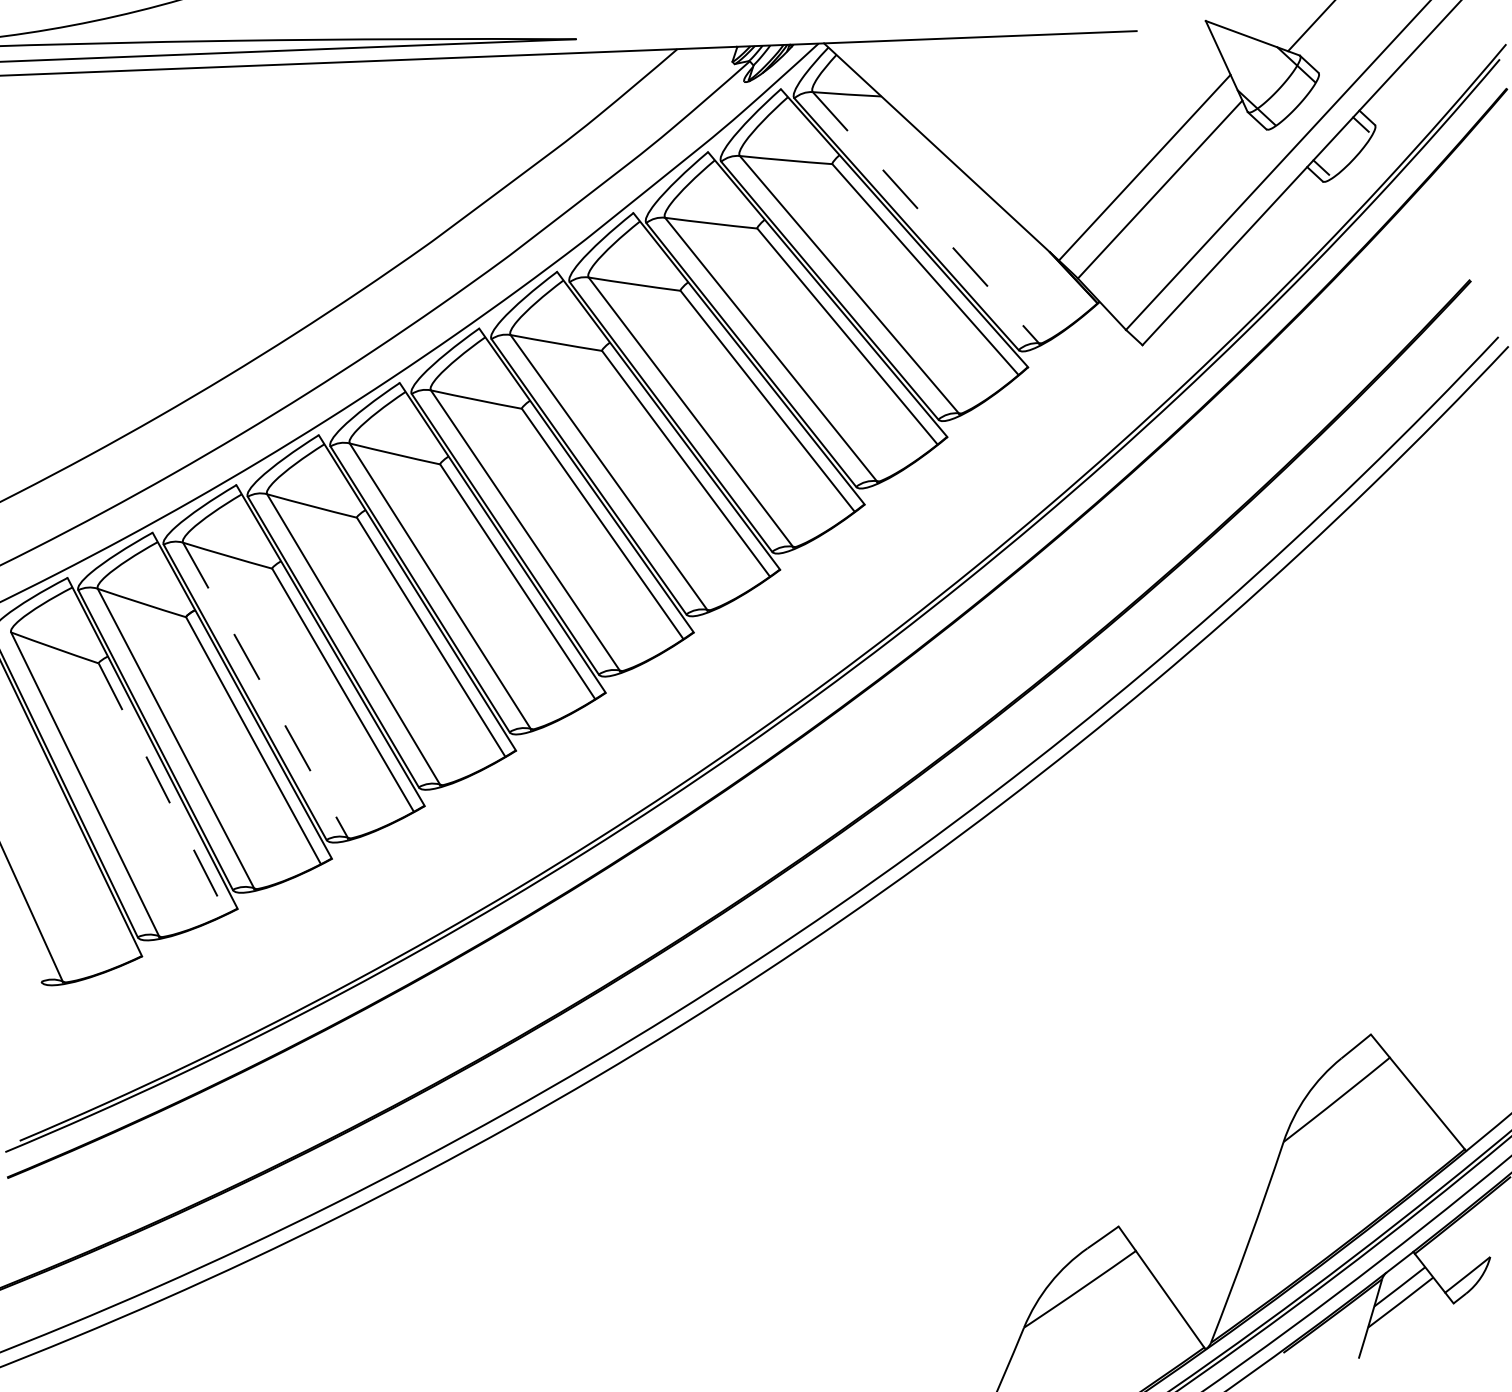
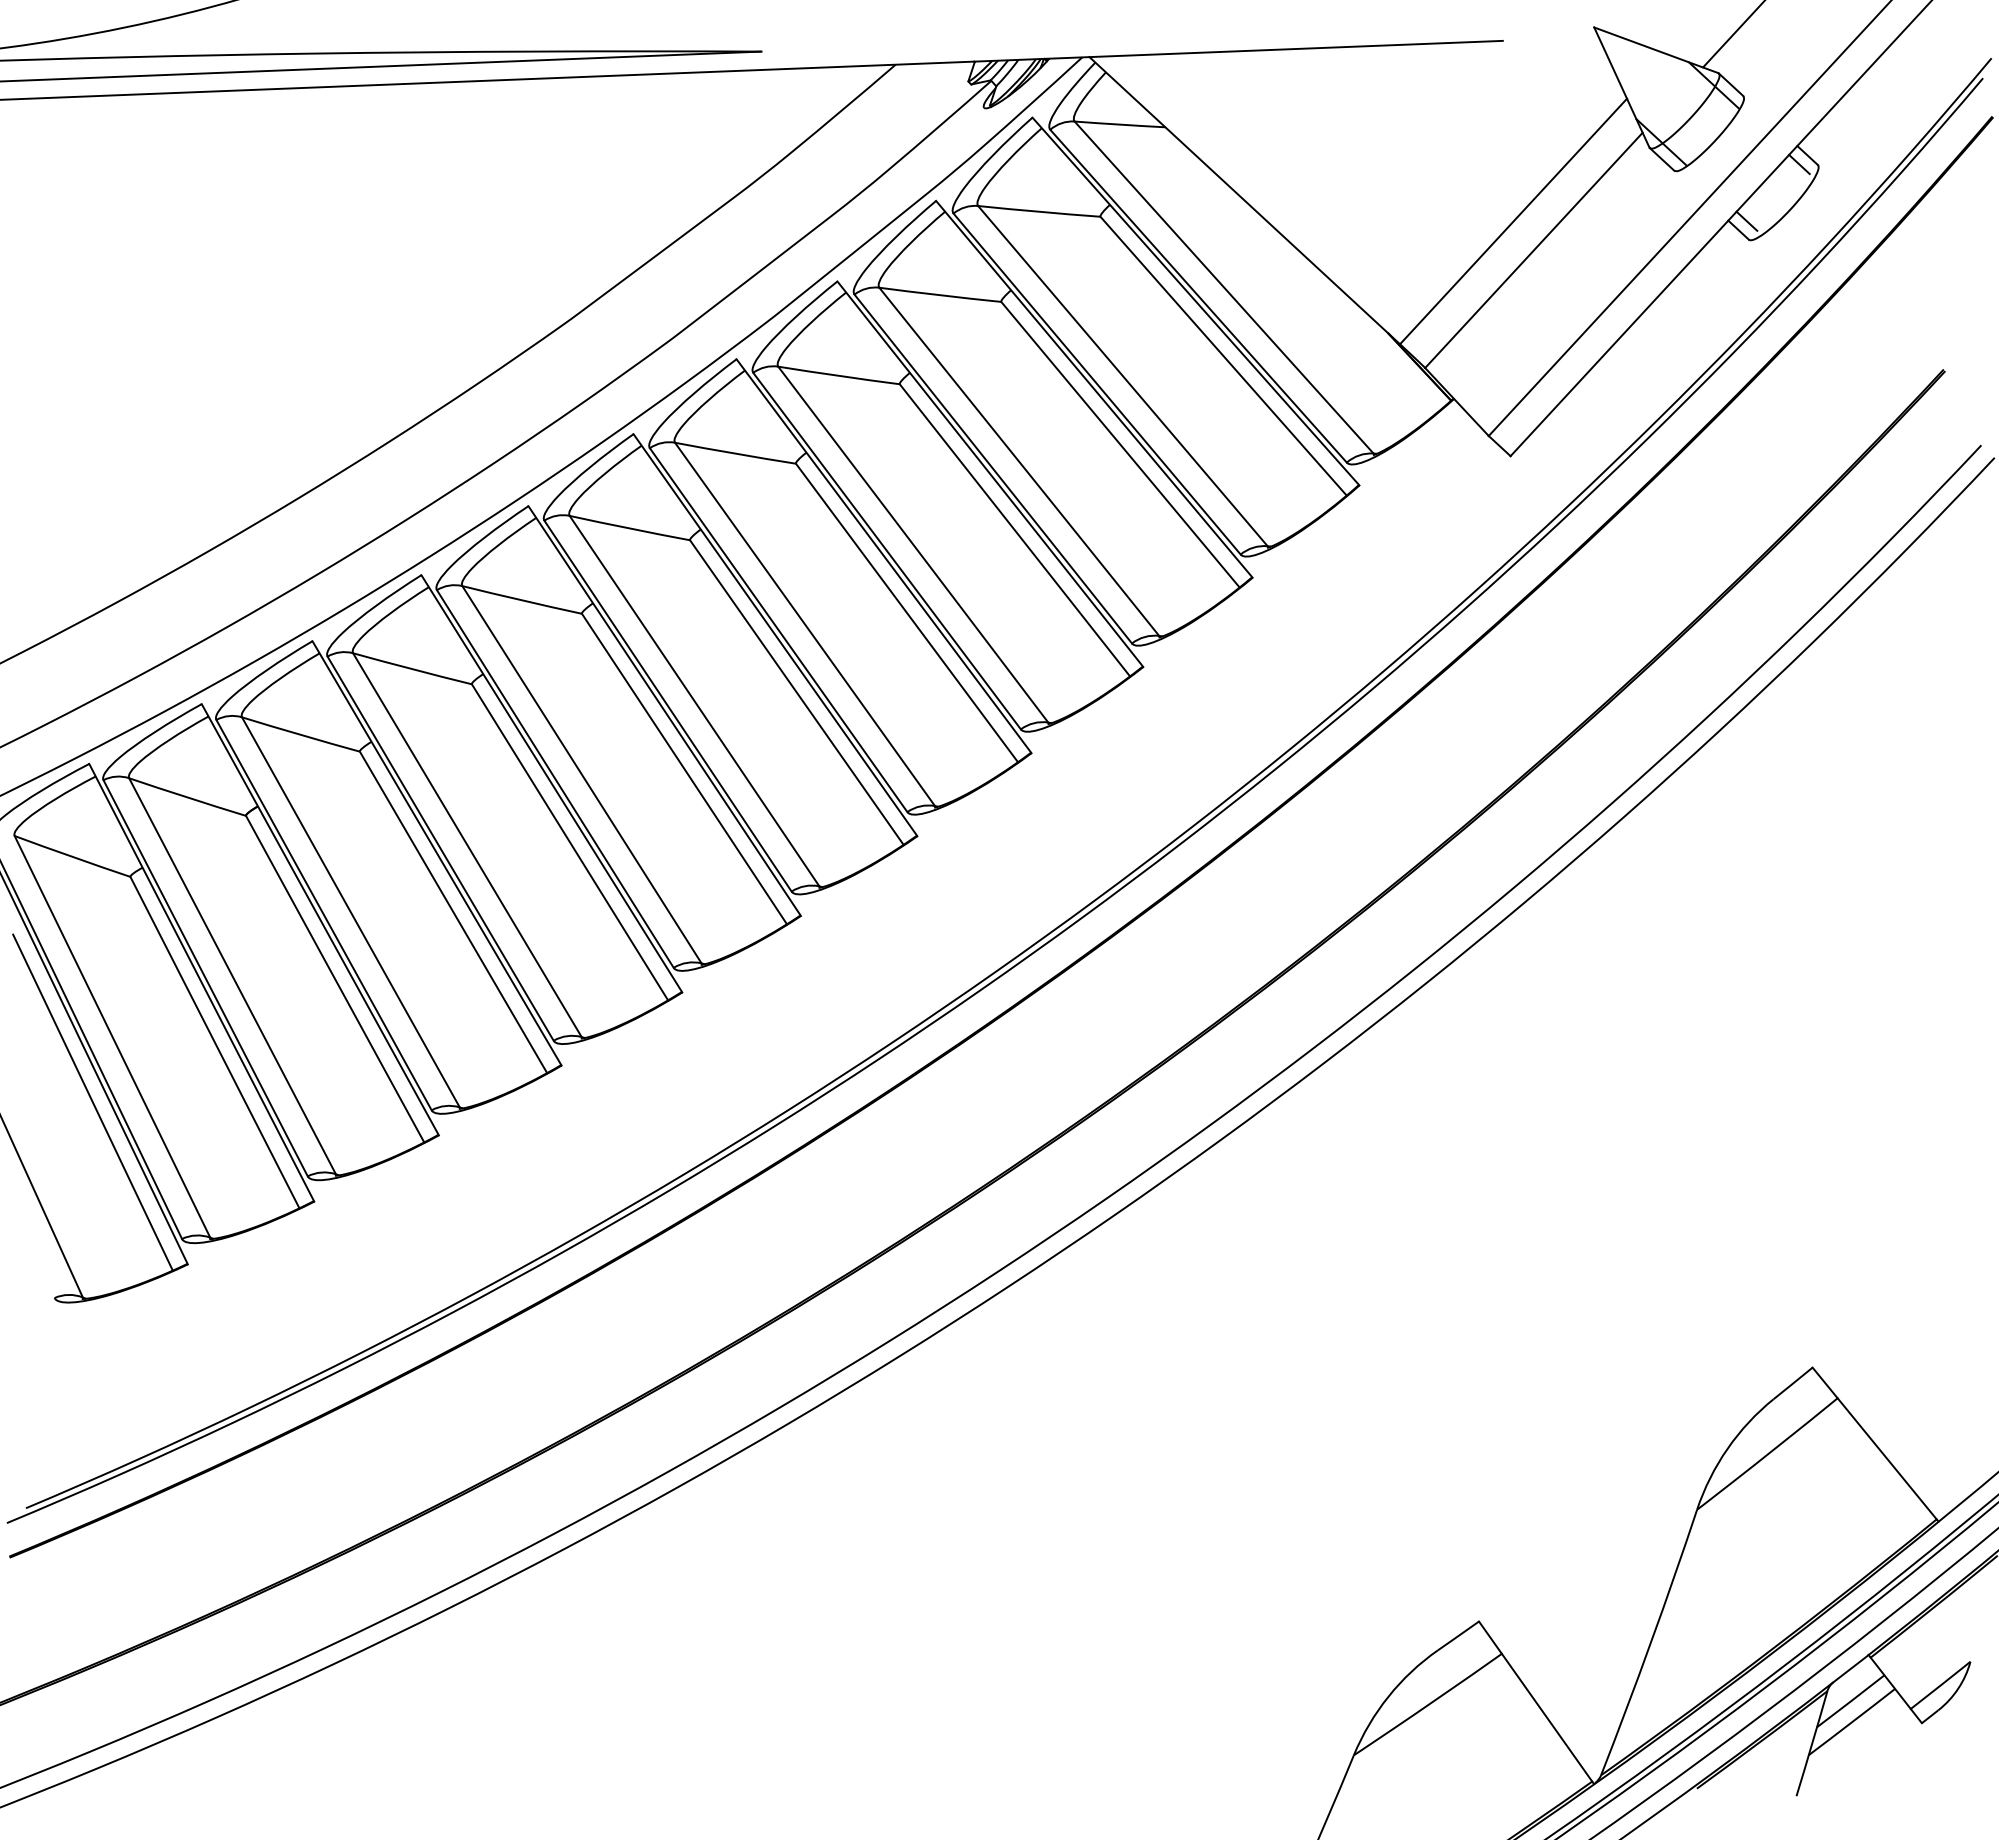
line: (926, 217) -> (1224, 287), dashed -> solid
line: (265, 690) -> (351, 912), dashed -> solid
line: (163, 789) -> (215, 1043), dashed -> solid
line: (70, 834) -> (92, 1102), added

